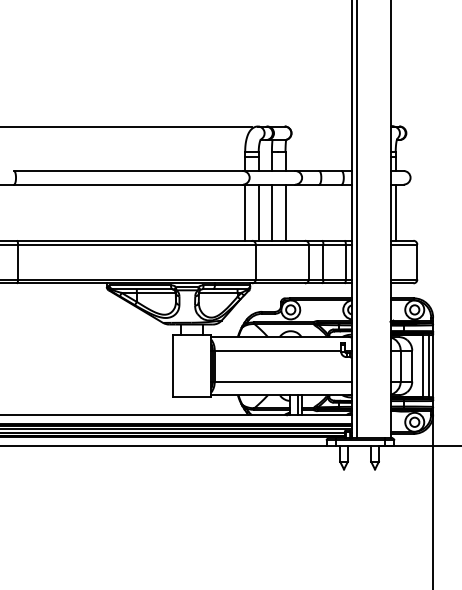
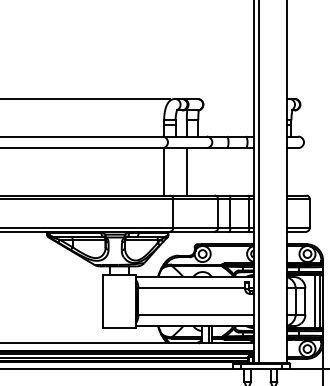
line: (258, 212) -> (175, 171), removed
line: (285, 212) -> (198, 171), removed
line: (395, 212) -> (291, 171), removed

